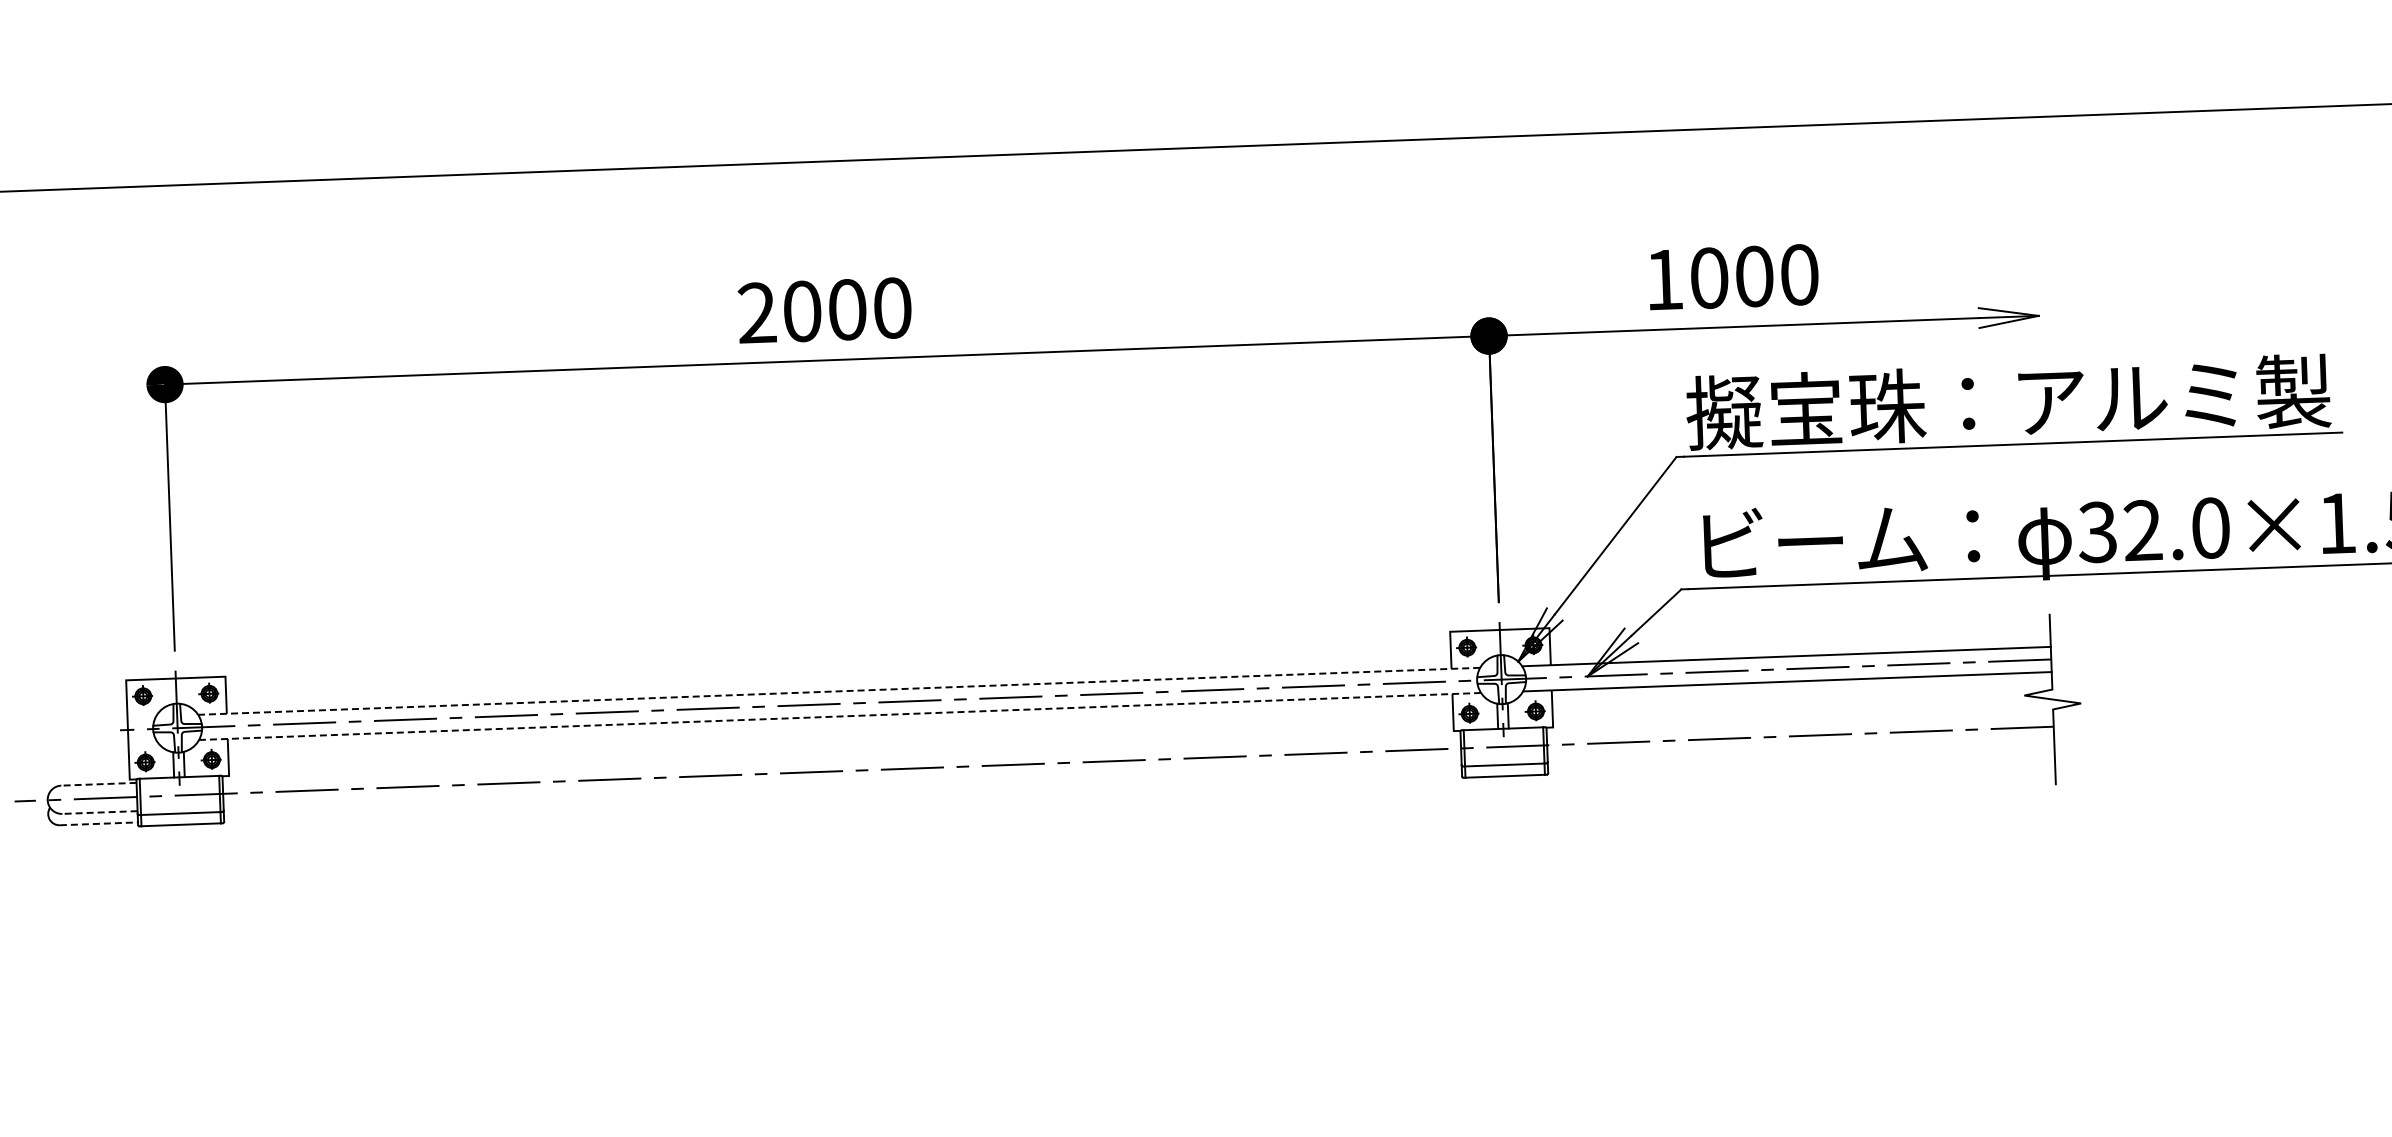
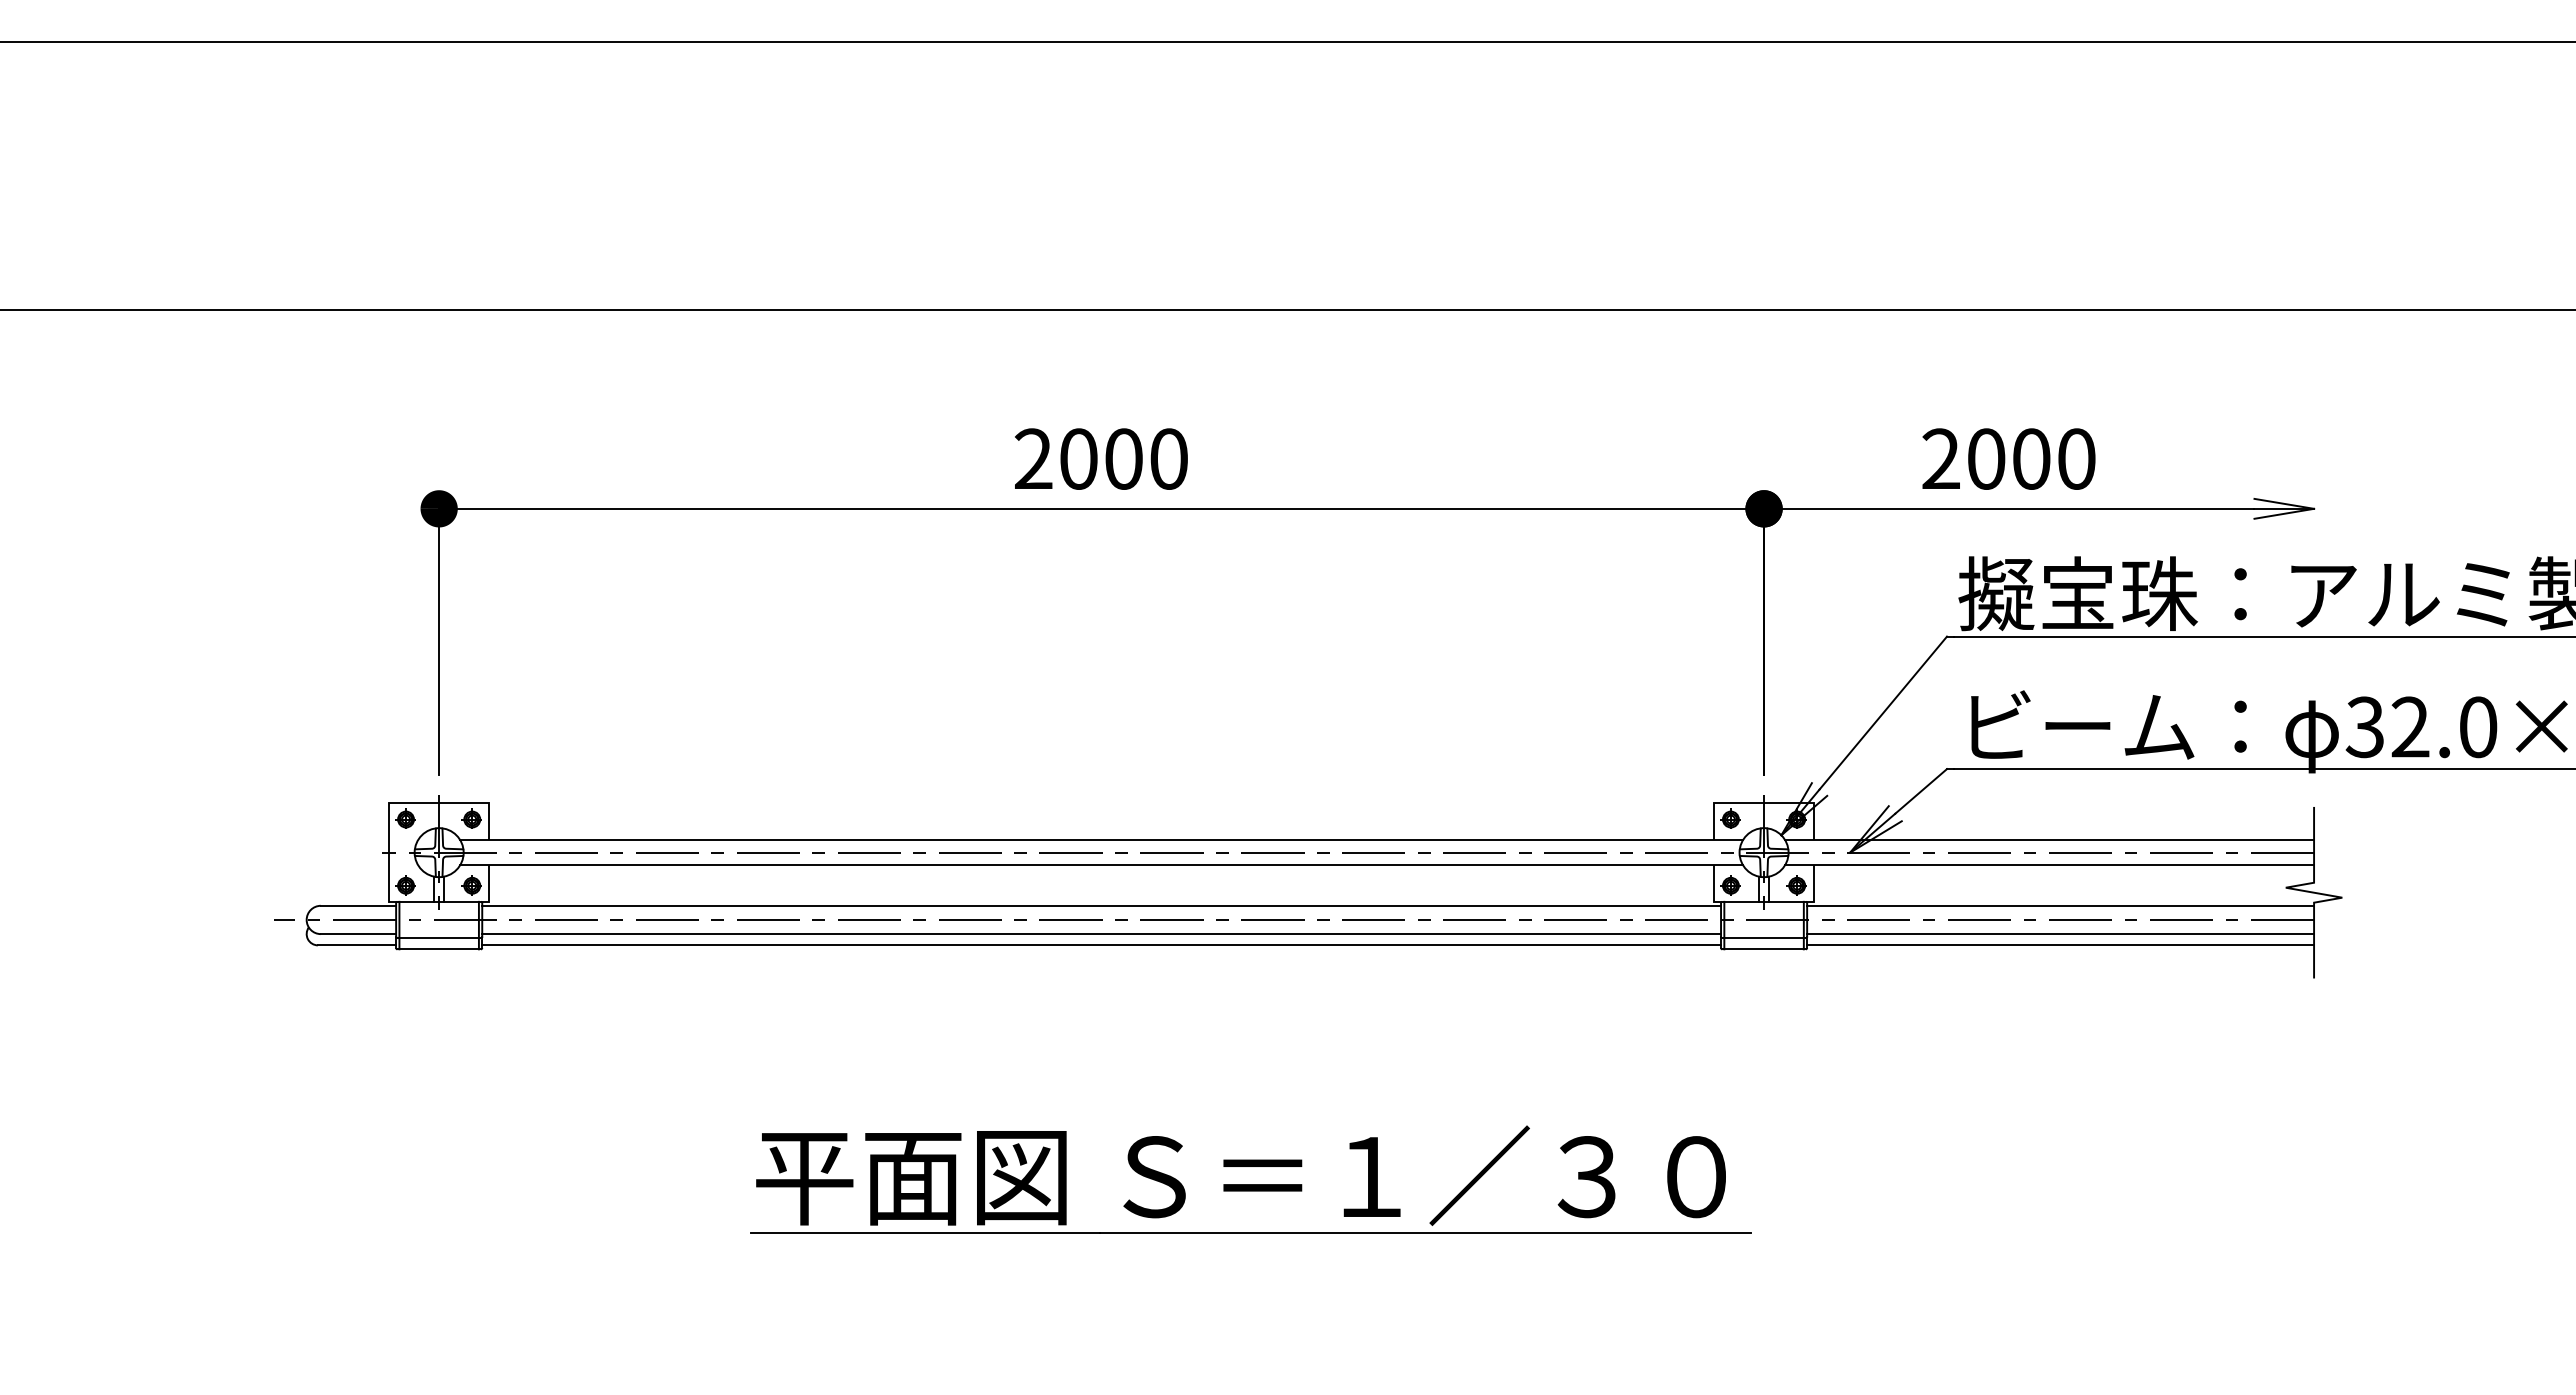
text: (1663, 279) -> (1940, 458), 1000 -> 2000
line: (839, 691) -> (1101, 840), dashed -> solid
line: (839, 716) -> (1101, 865), dashed -> solid
line: (1799, 721) -> (2060, 905), added
line: (1800, 750) -> (2060, 934), added
line: (841, 756) -> (1101, 905), added
line: (1801, 761) -> (2060, 945), added
line: (98, 783) -> (358, 905), dashed -> solid
line: (842, 785) -> (1101, 934), added
line: (842, 796) -> (1101, 945), added
line: (100, 812) -> (358, 934), dashed -> solid
line: (99, 823) -> (357, 945), dashed -> solid
part: (1000, 1025) -> (1250, 1179), added

